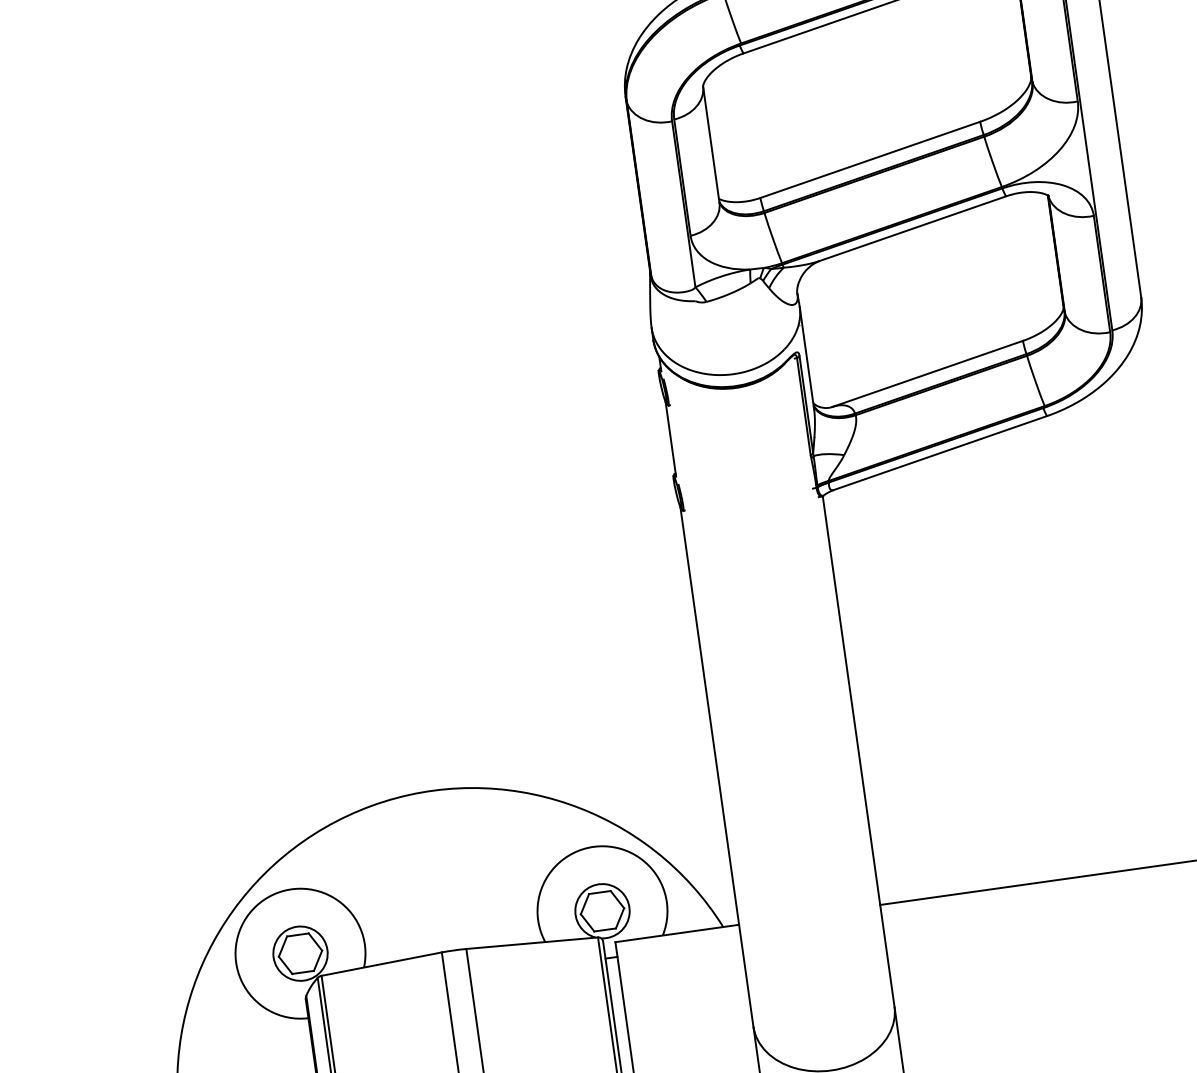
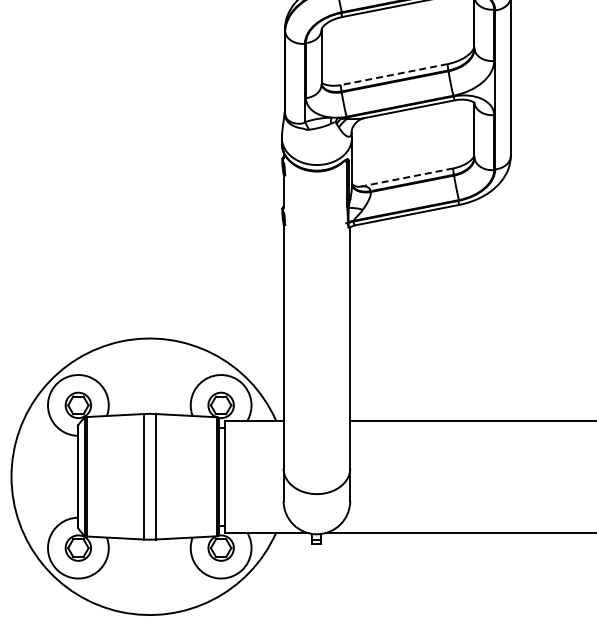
line: (868, 159) -> (393, 74), solid -> dashed
line: (926, 373) -> (406, 177), solid -> dashed

